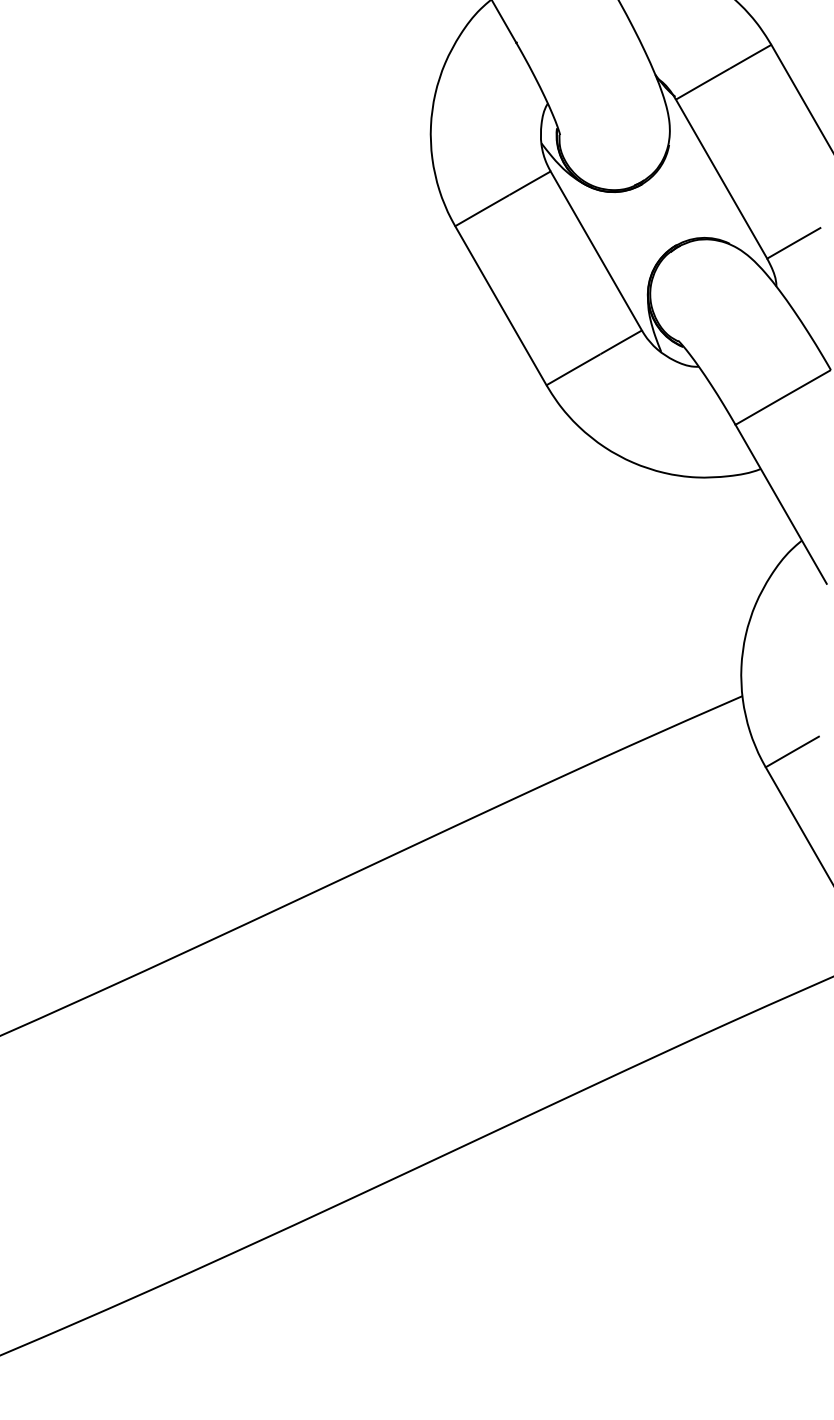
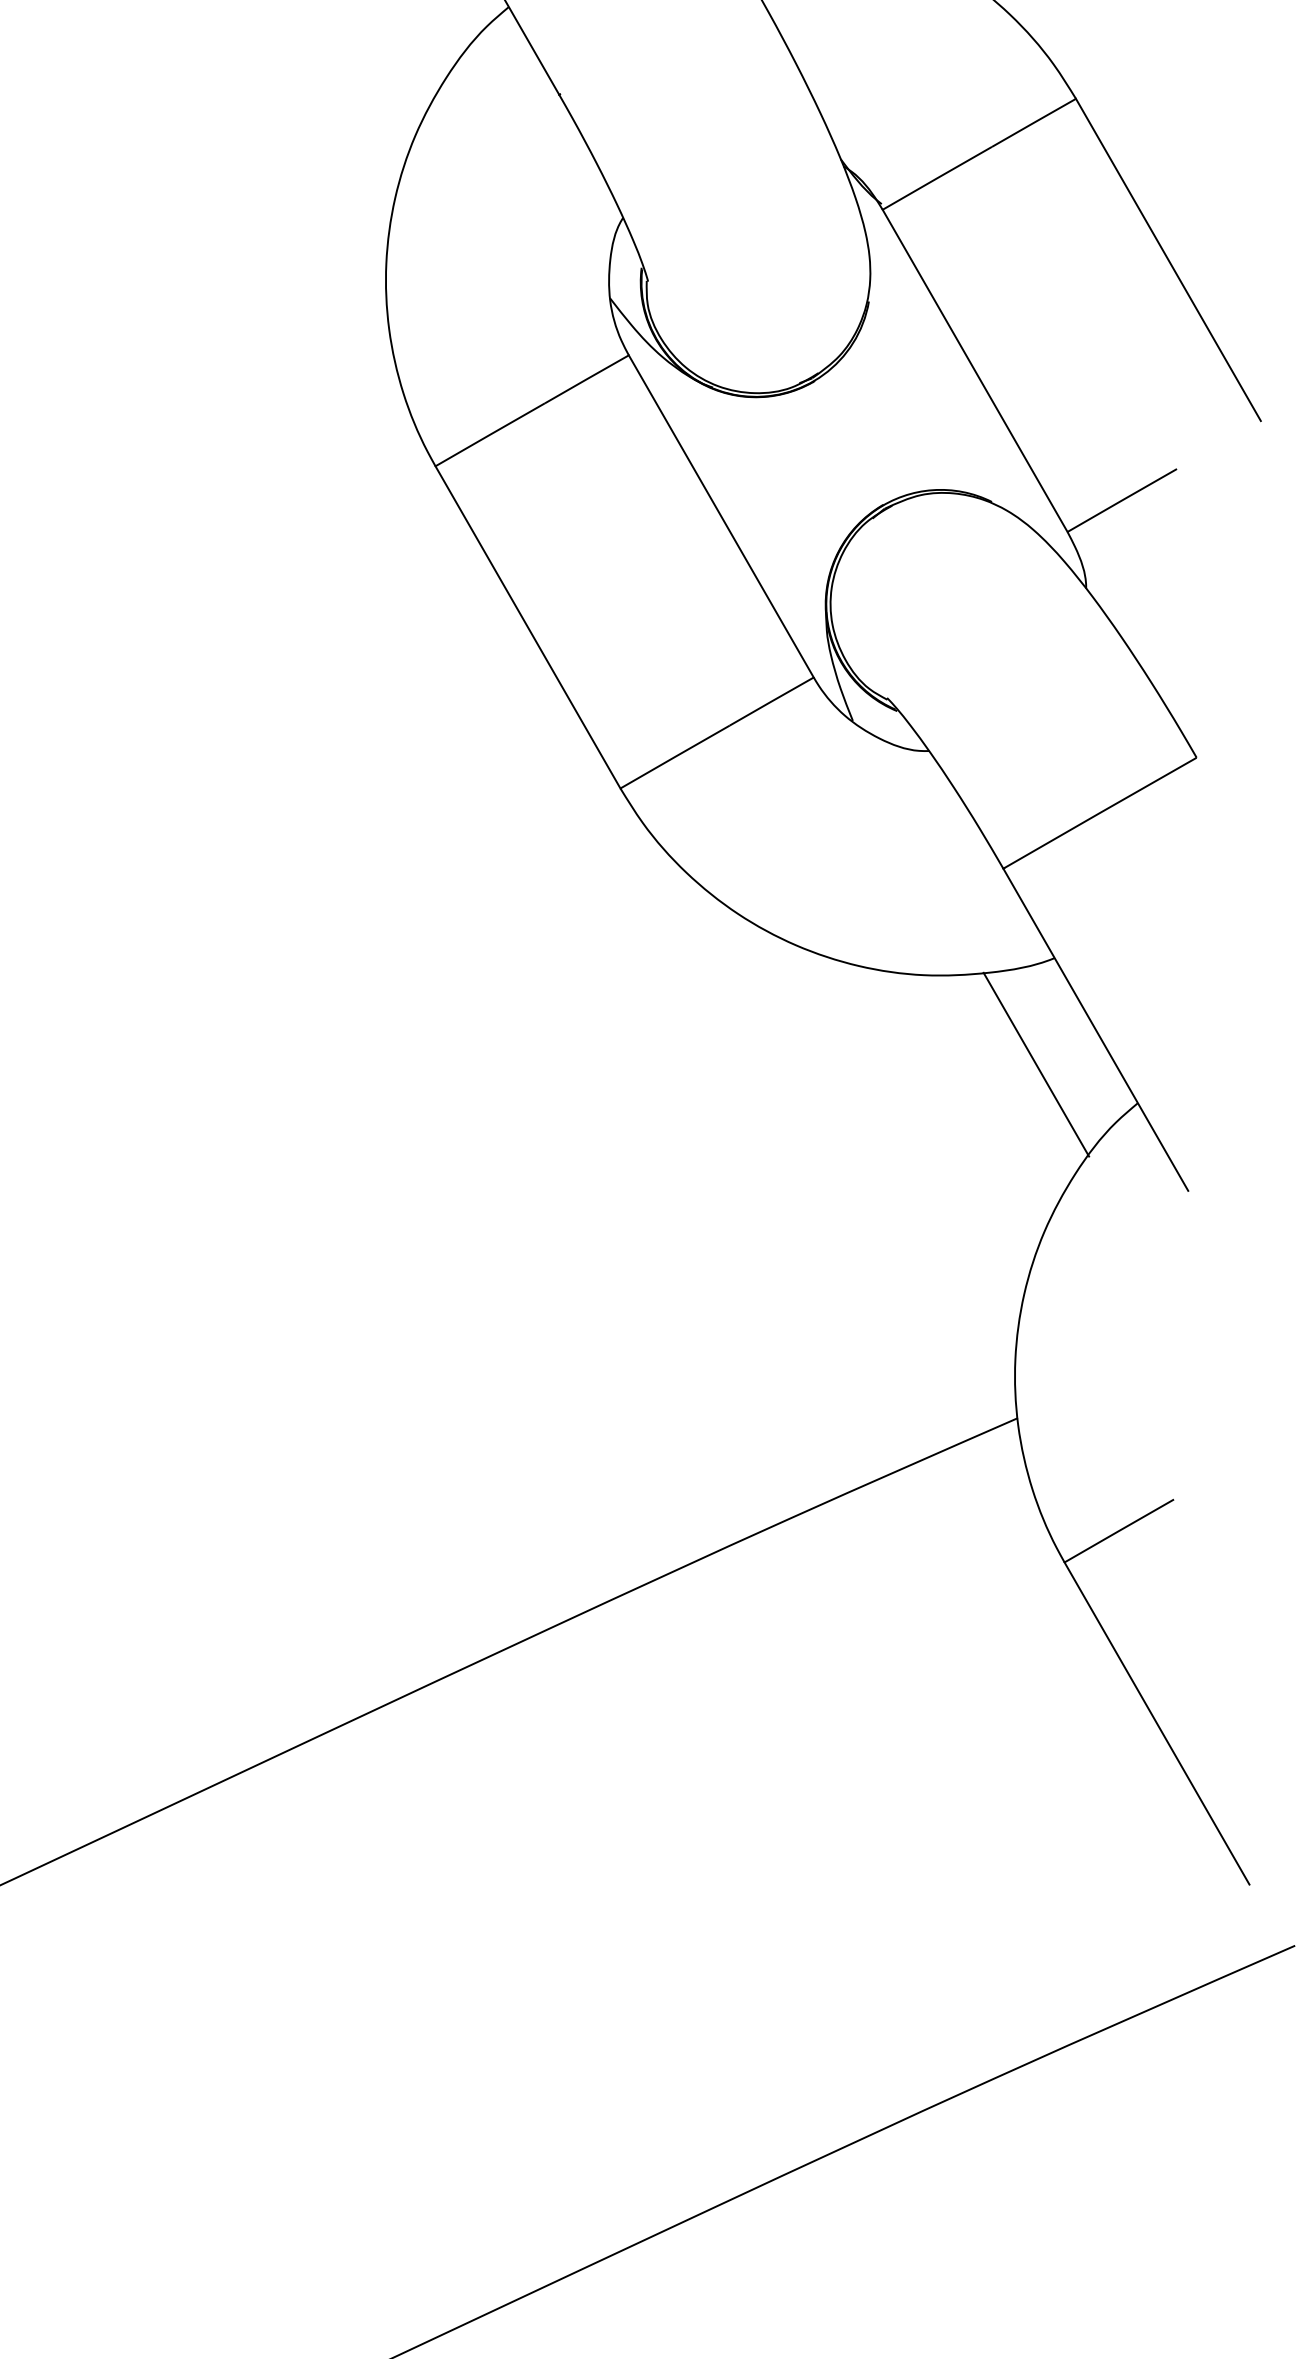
line: (751, 521) -> (1035, 1064), added

